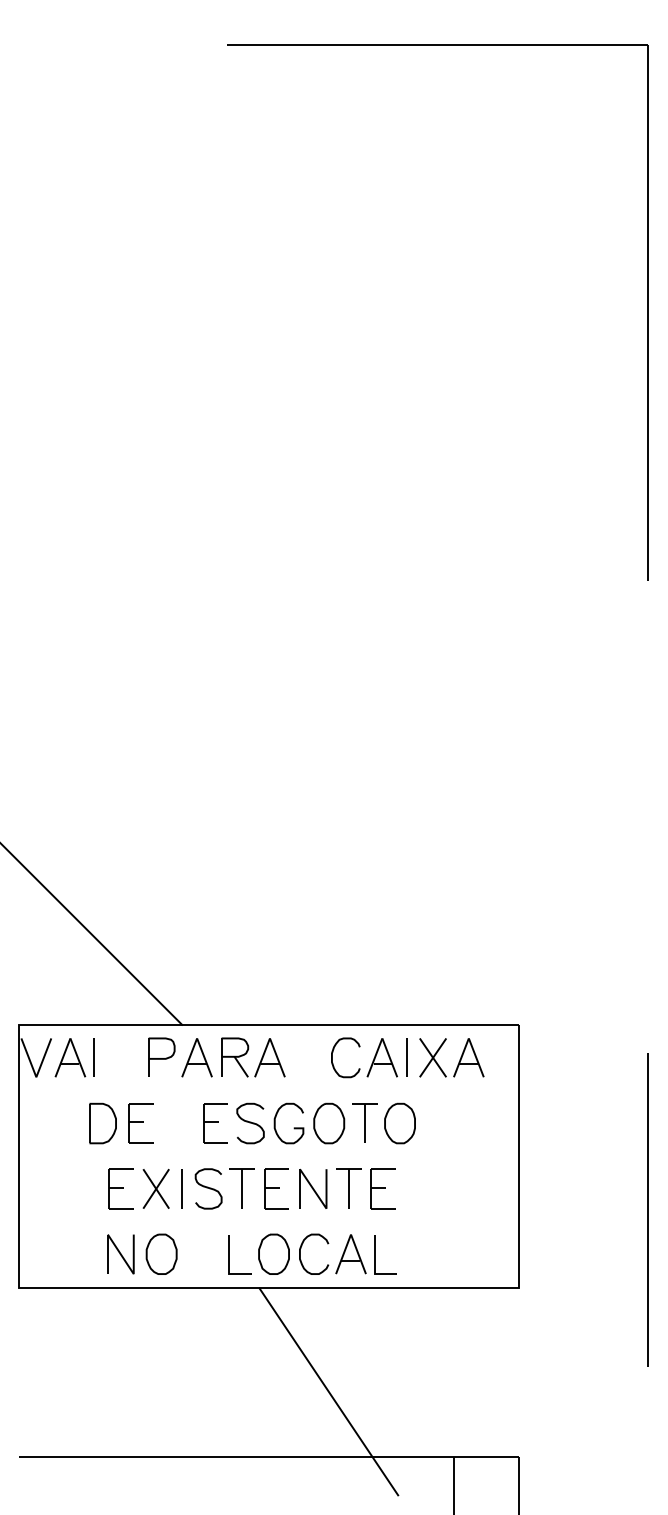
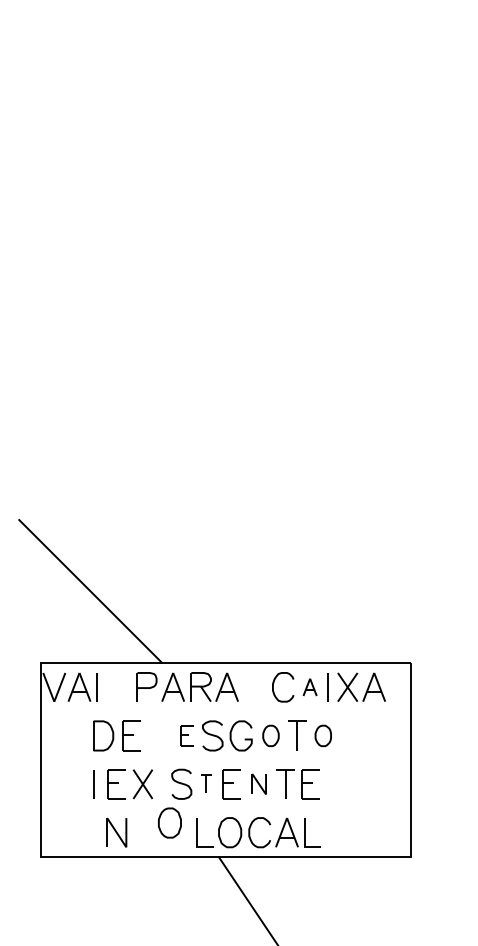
part: (381, 1057) -> (309, 687), size x0.6
part: (215, 1123) -> (186, 735), size x0.7
part: (329, 1123) -> (271, 735), size x0.7
part: (399, 1123) -> (322, 735), size x0.7
line: (181, 1188) -> (93, 783), moved
part: (241, 1188) -> (206, 783), size x0.6
part: (313, 1188) -> (259, 783), size x0.7
part: (161, 1253) -> (169, 822), moved

